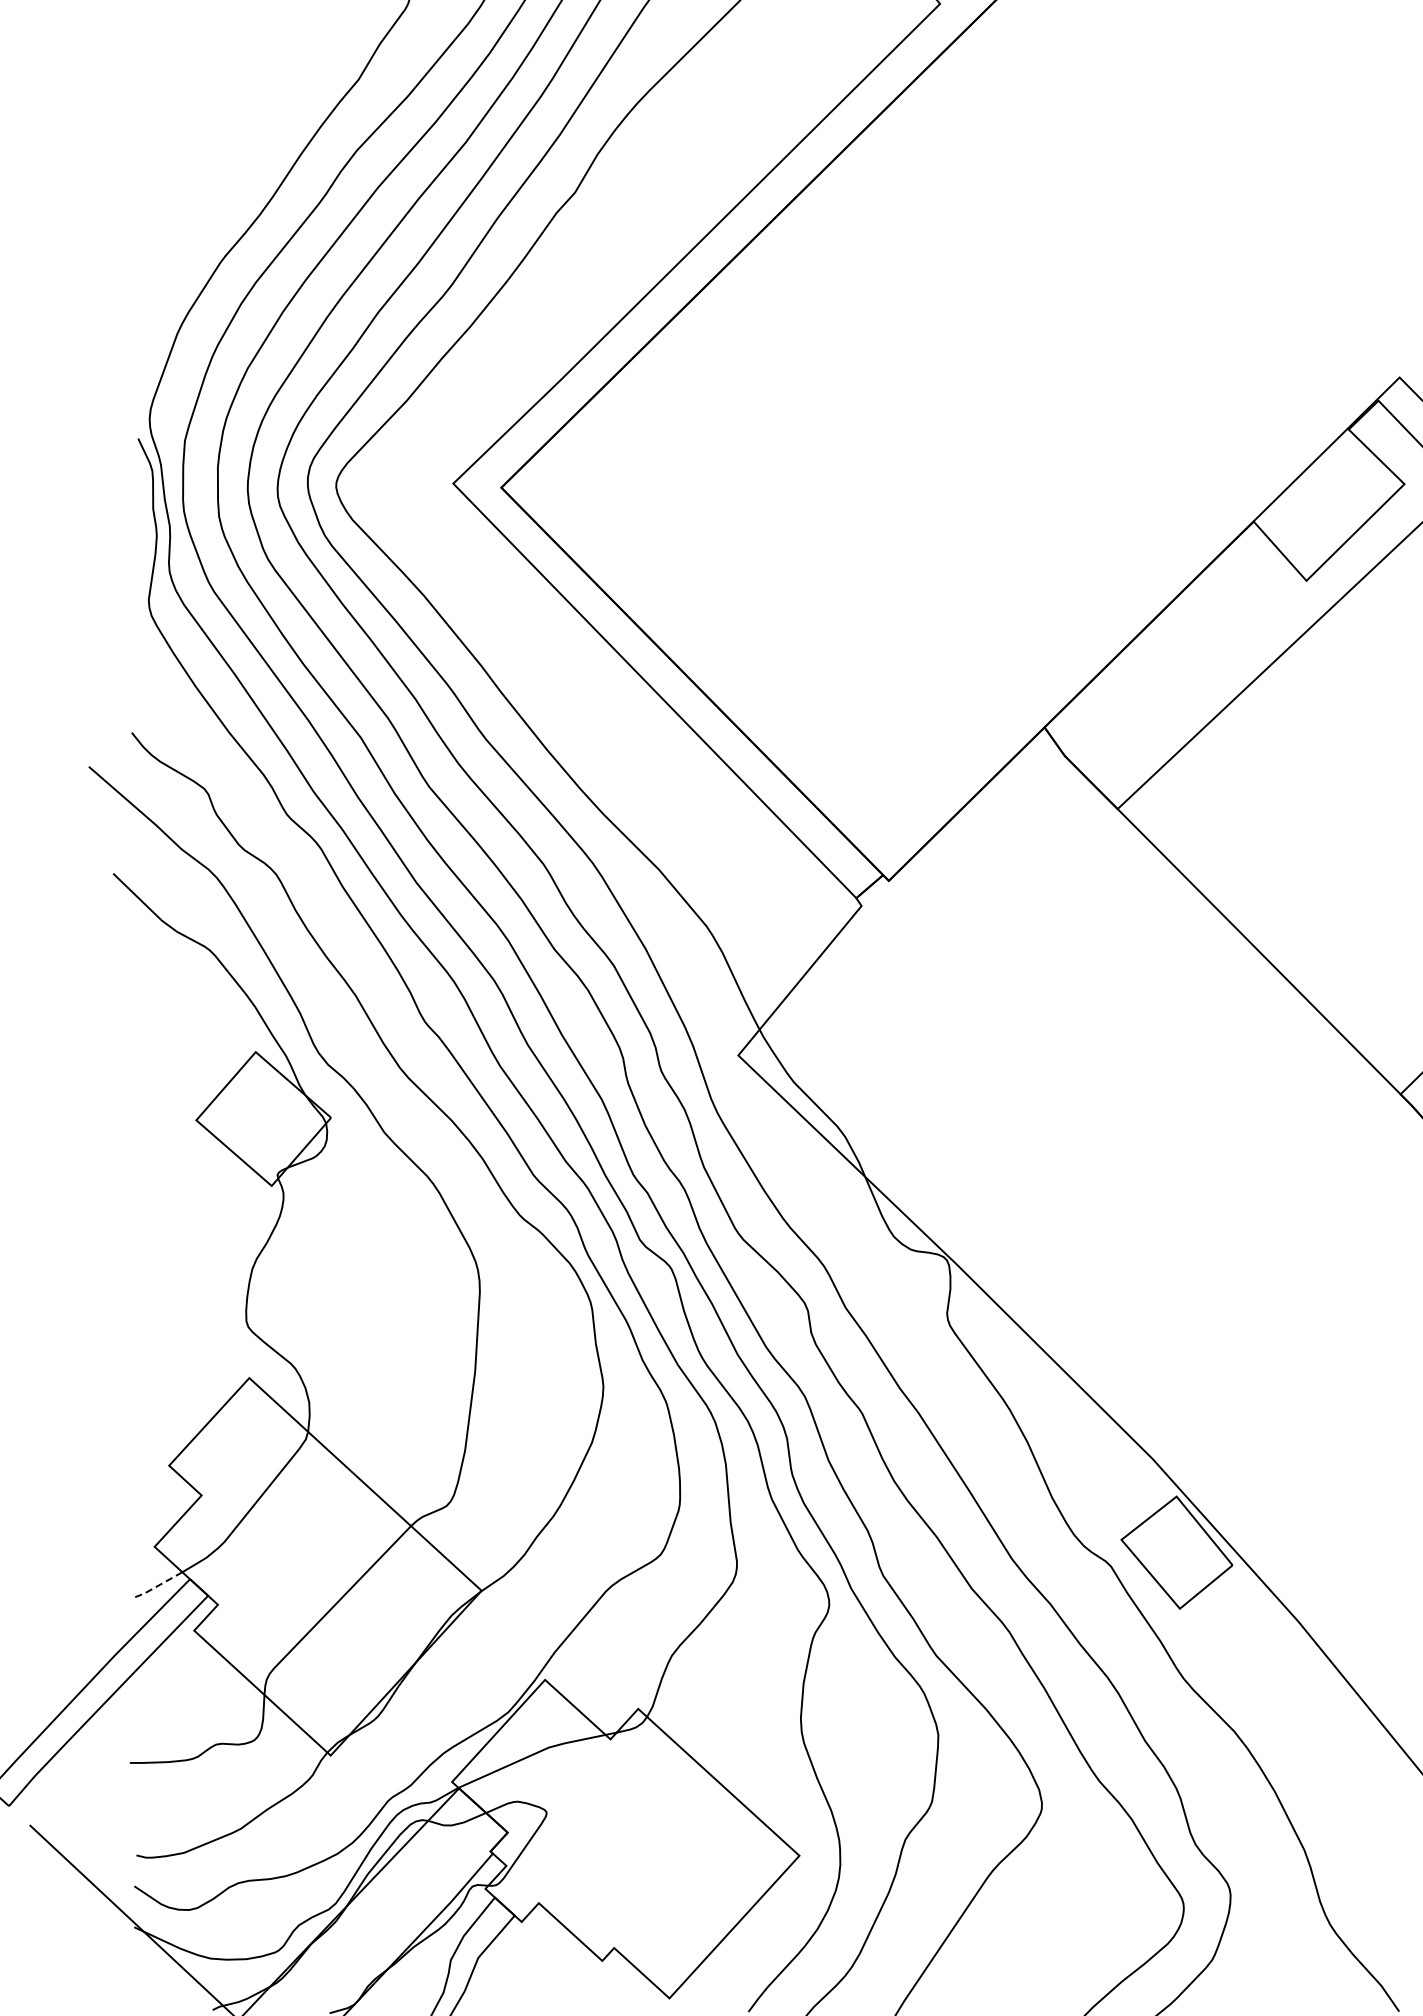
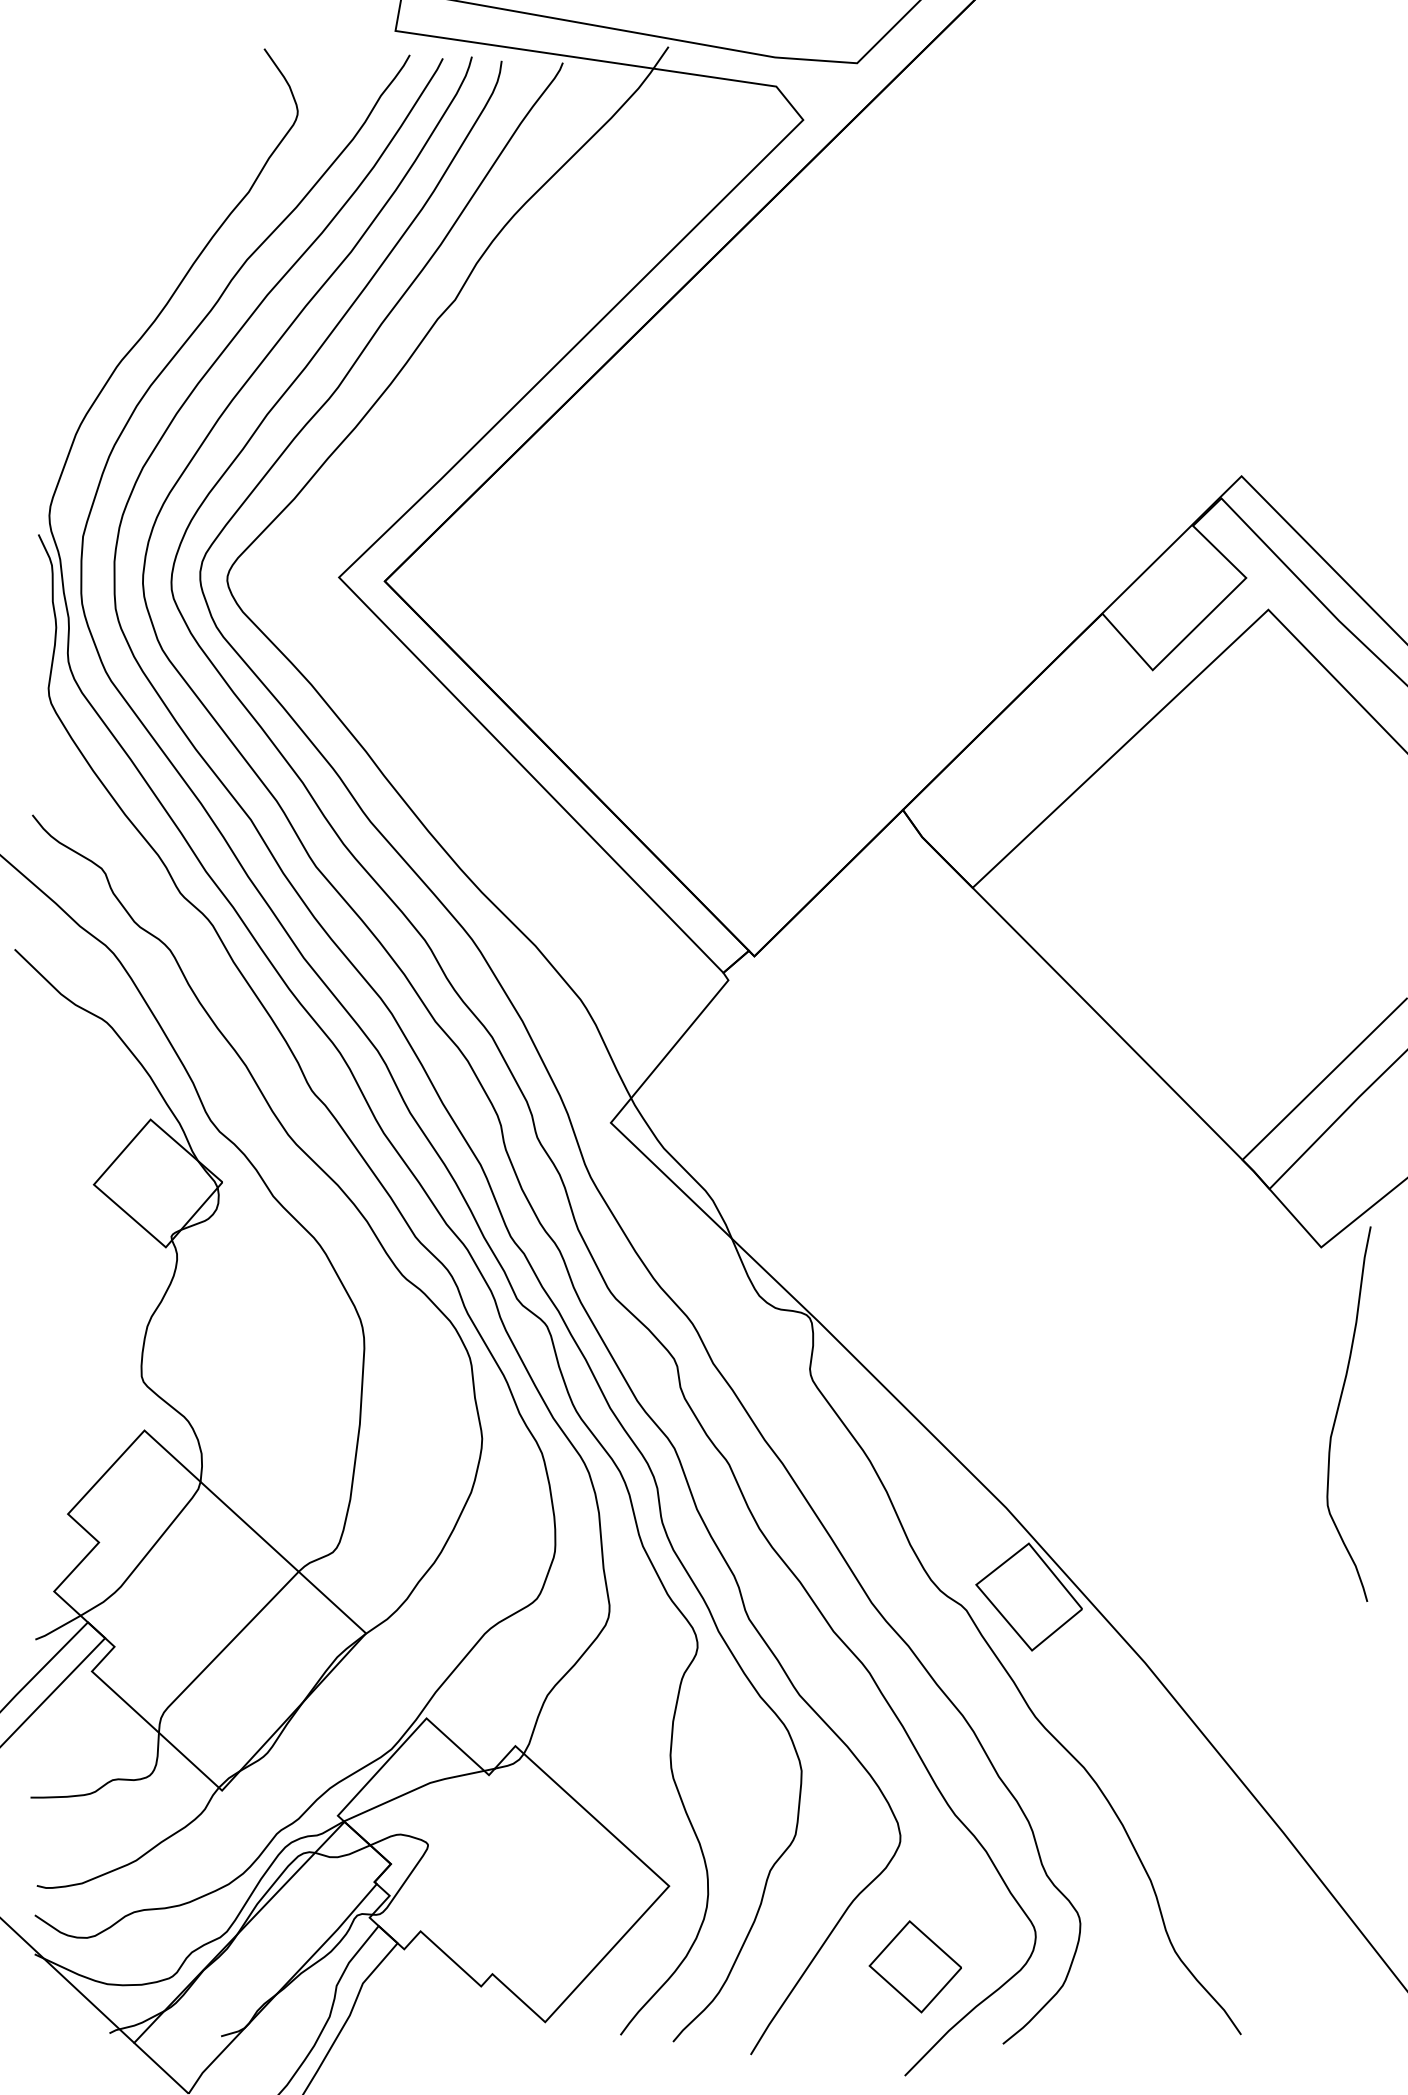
line: (158, 1585) -> (57, 1628), dashed -> solid
part: (1056, 1940) -> (914, 1966), added

